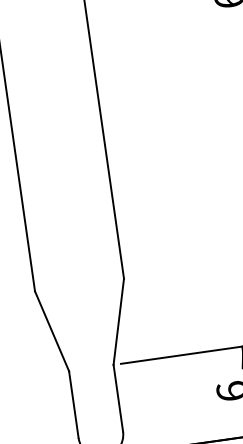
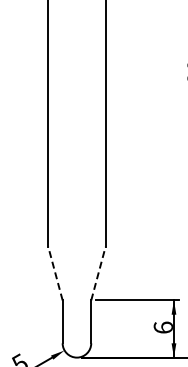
line: (118, 321) -> (98, 273), solid -> dashed
line: (51, 330) -> (55, 273), solid -> dashed

